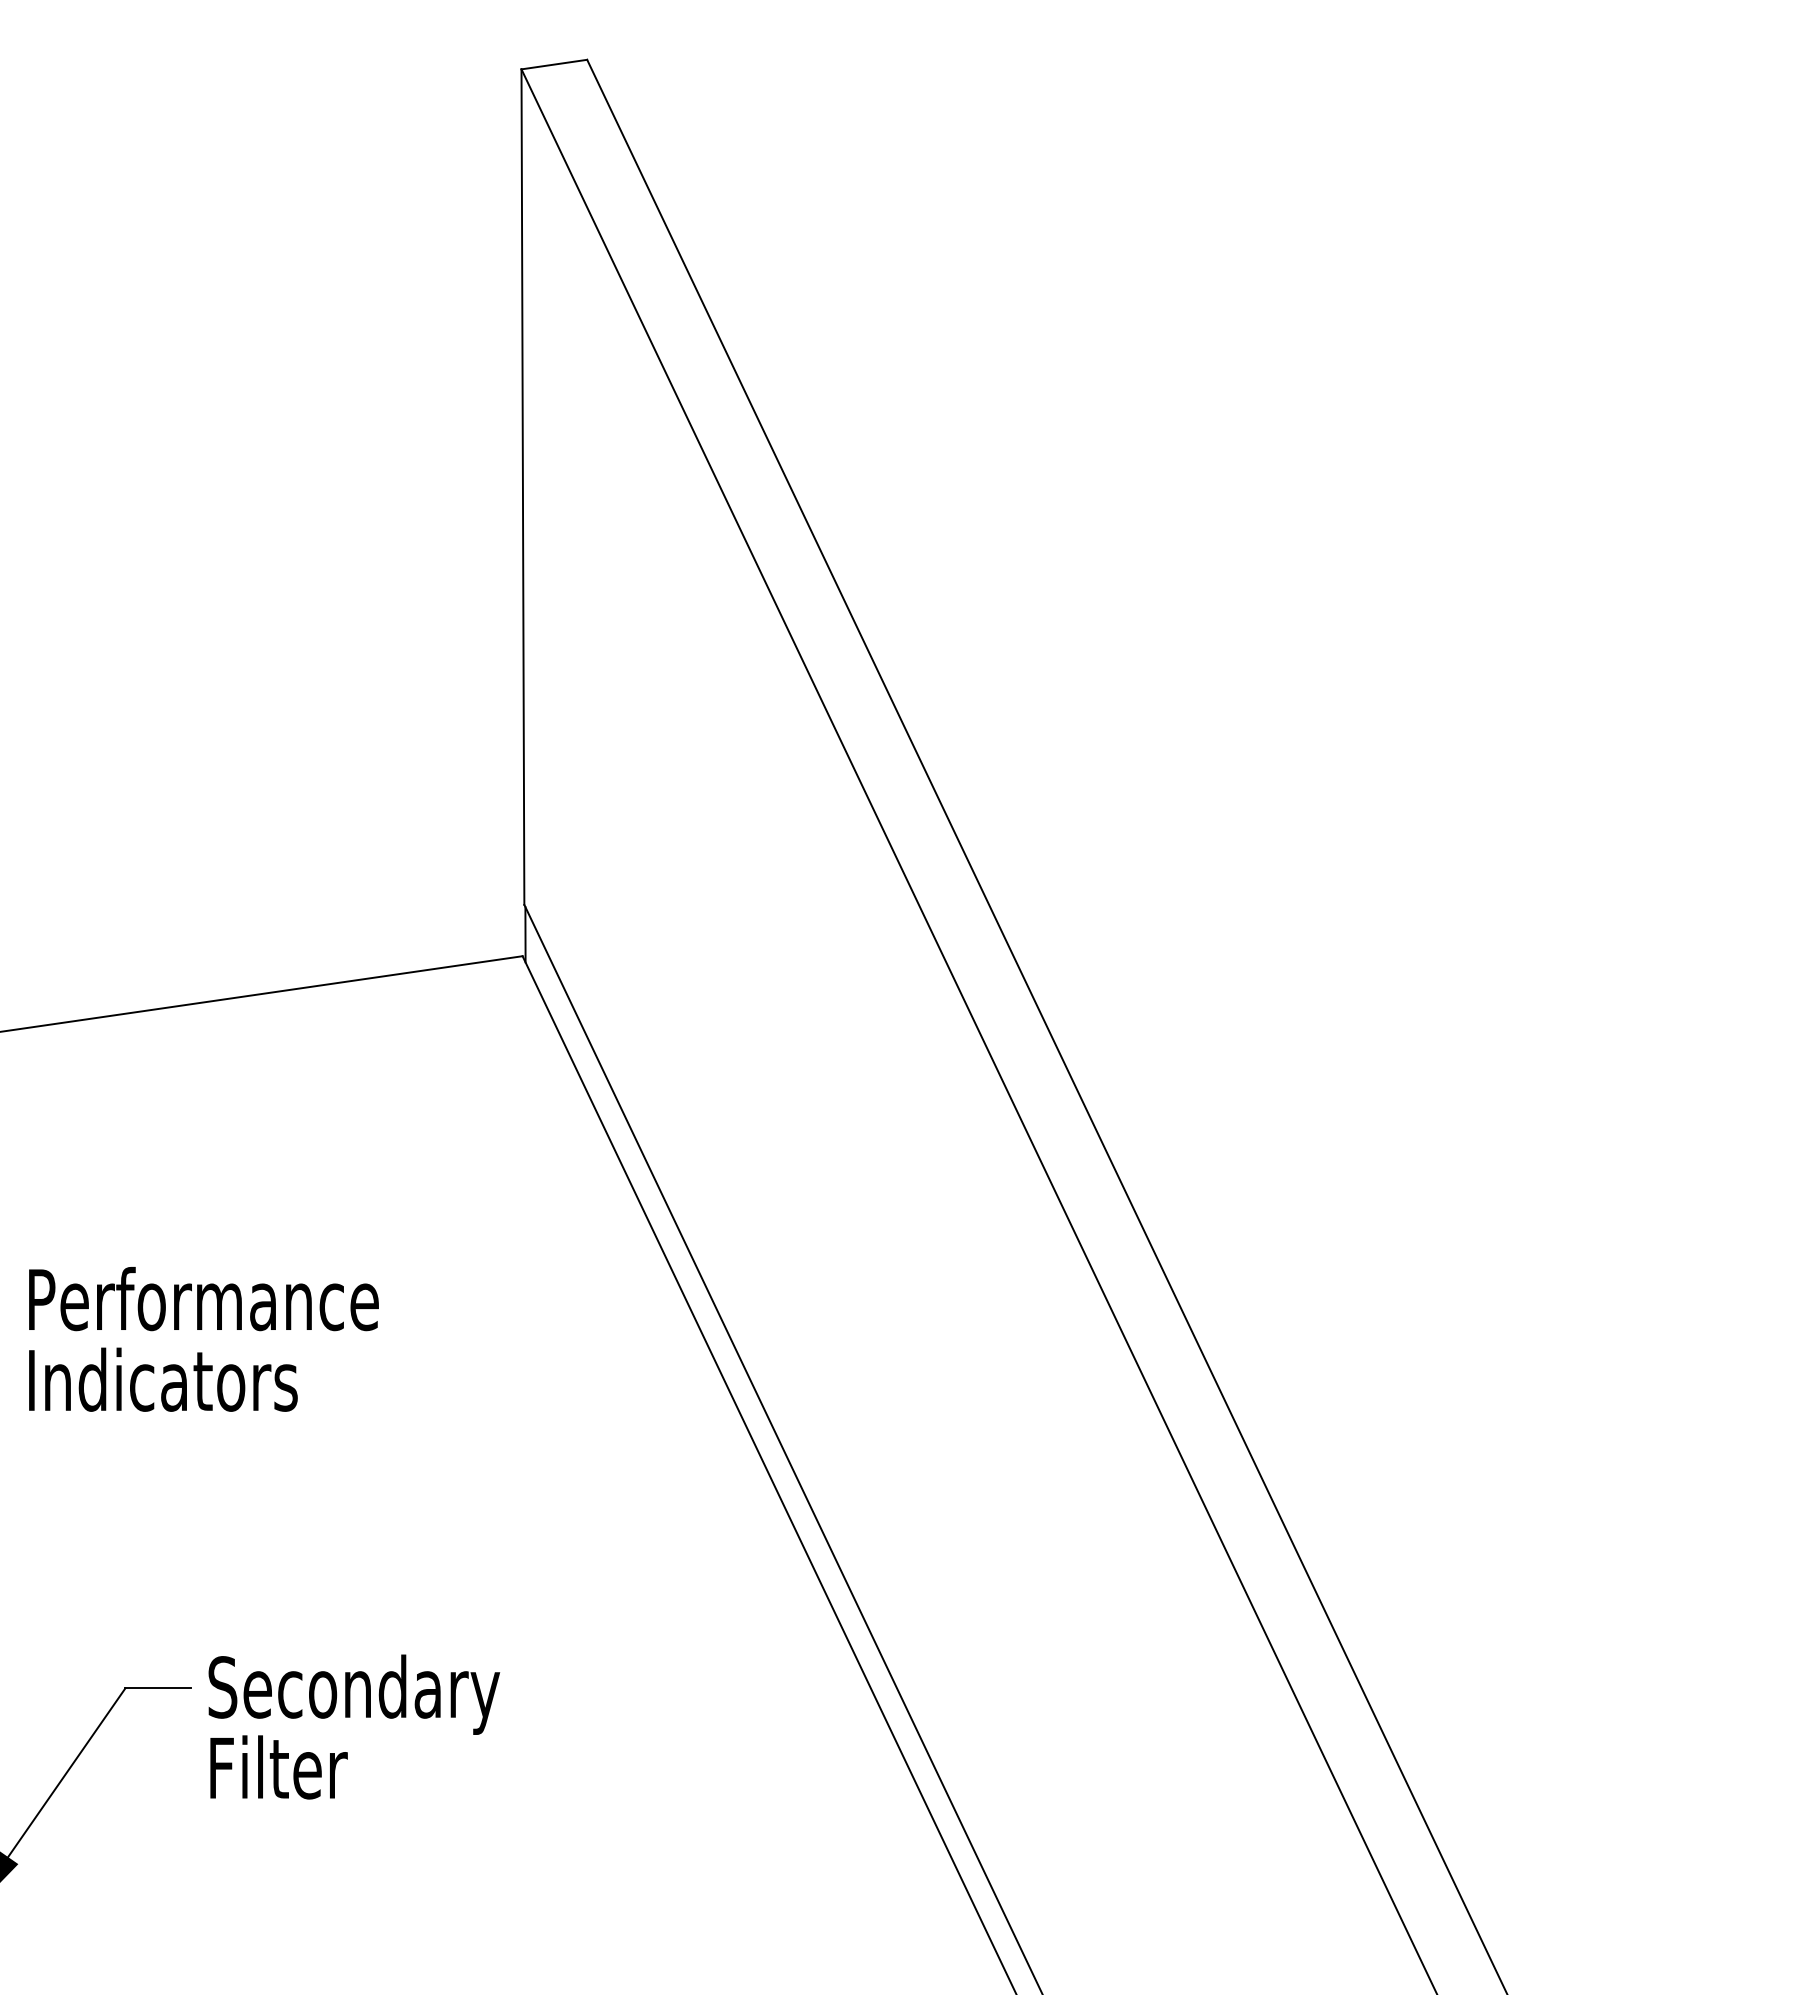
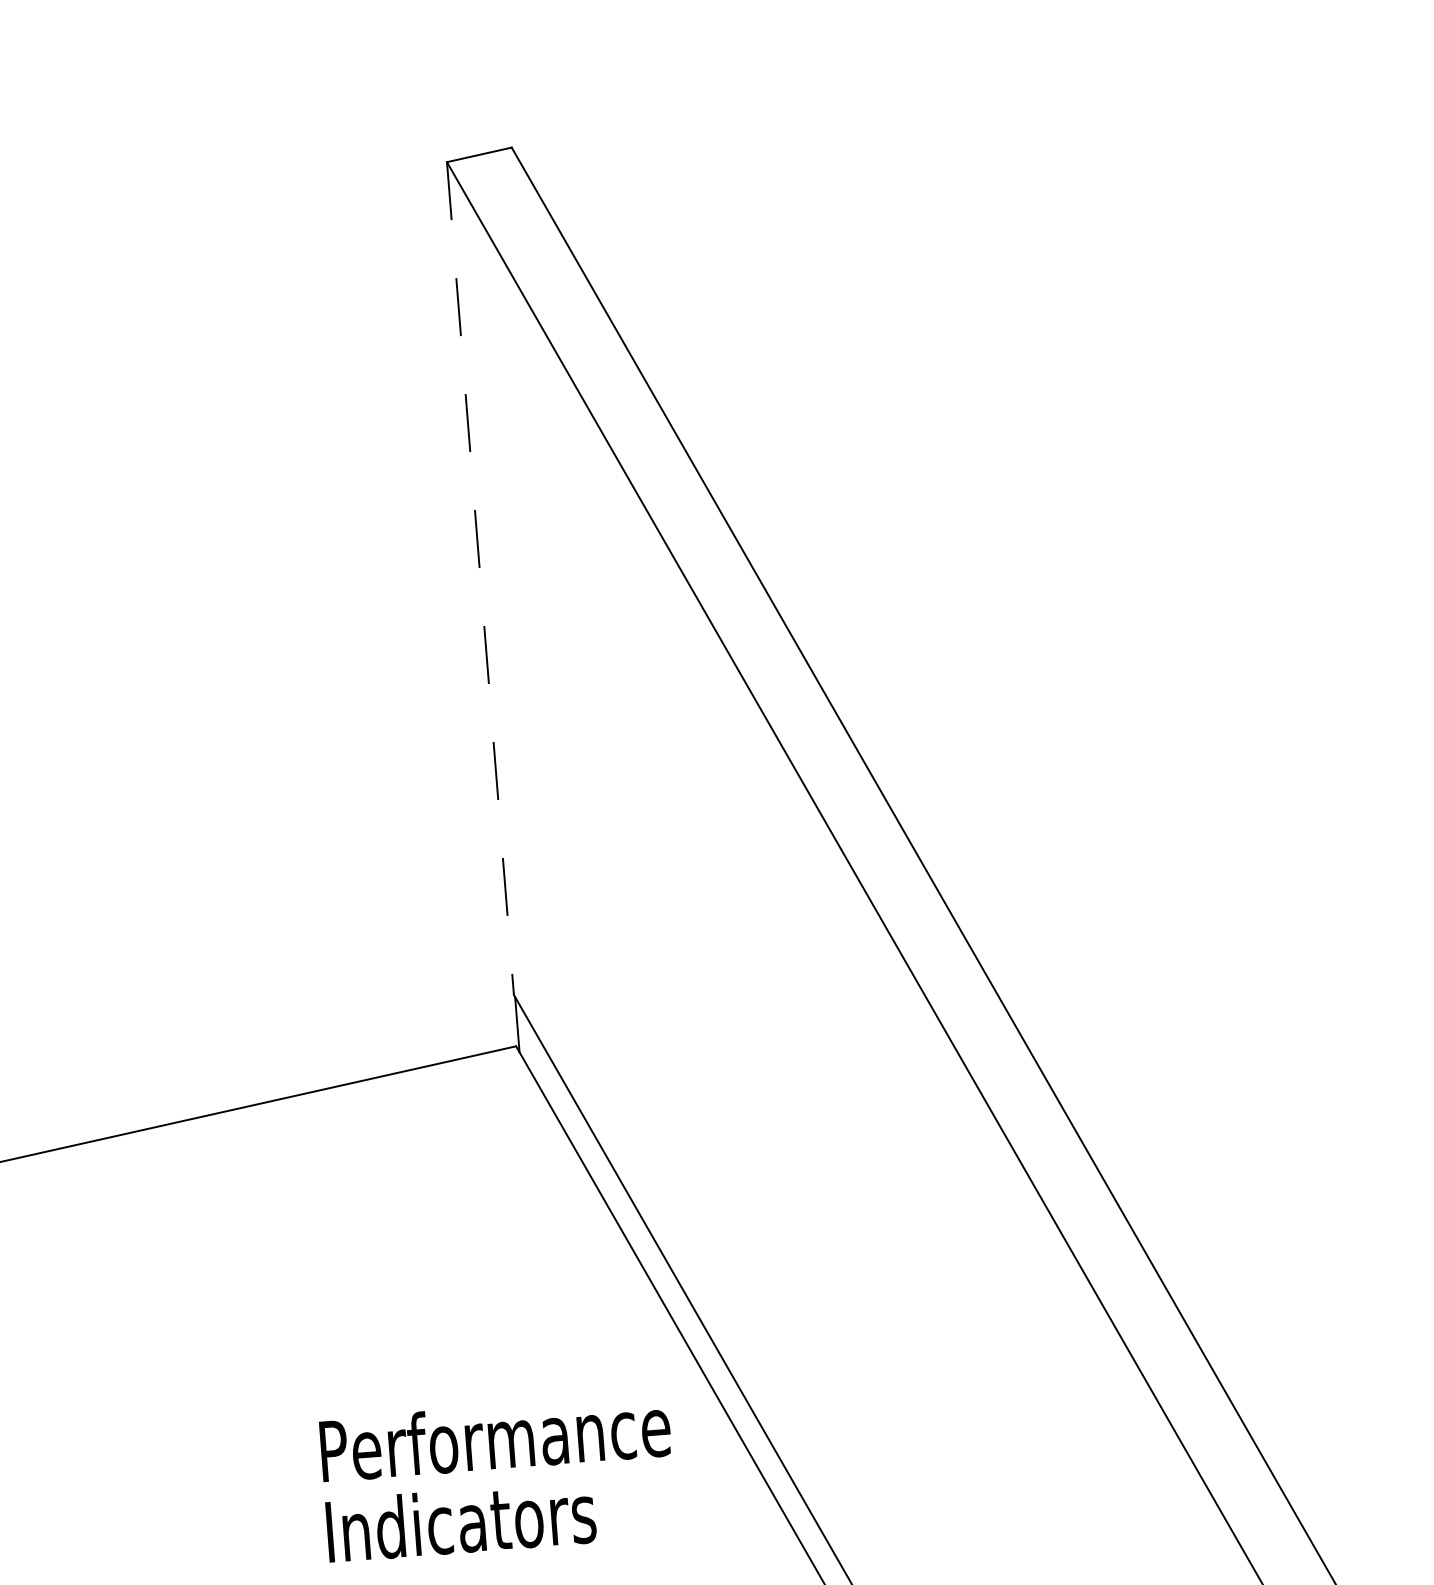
line: (522, 487) -> (480, 578), solid -> dashed
text: (203, 1339) -> (498, 1478), moved

